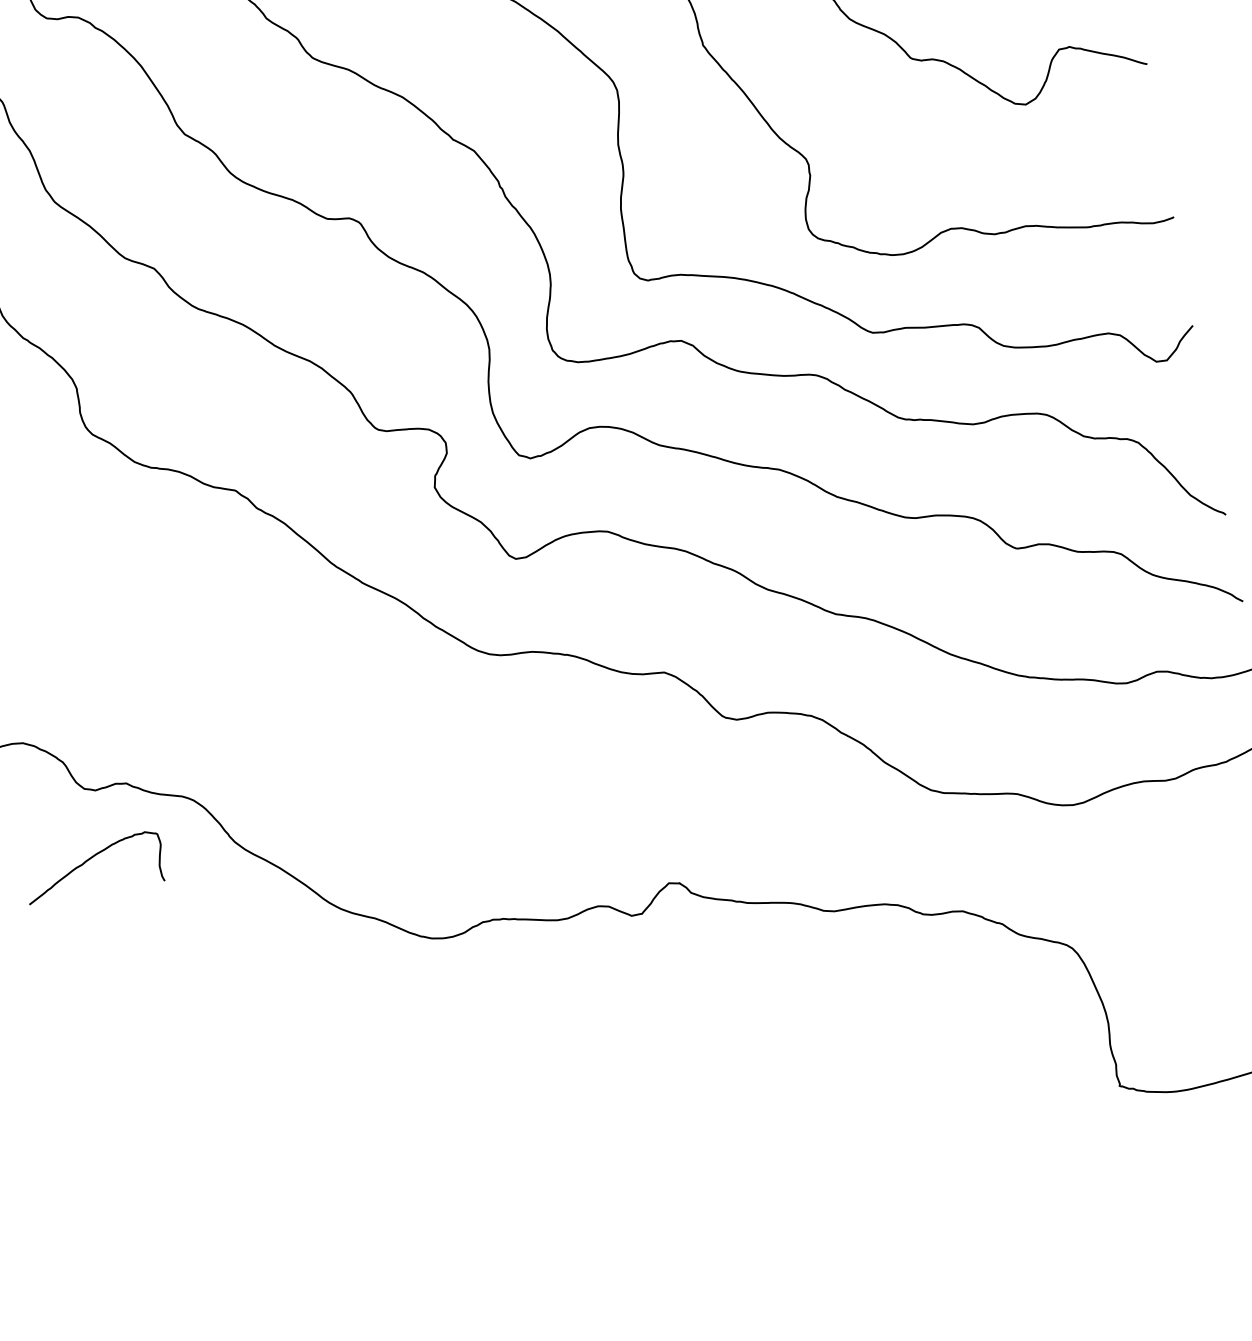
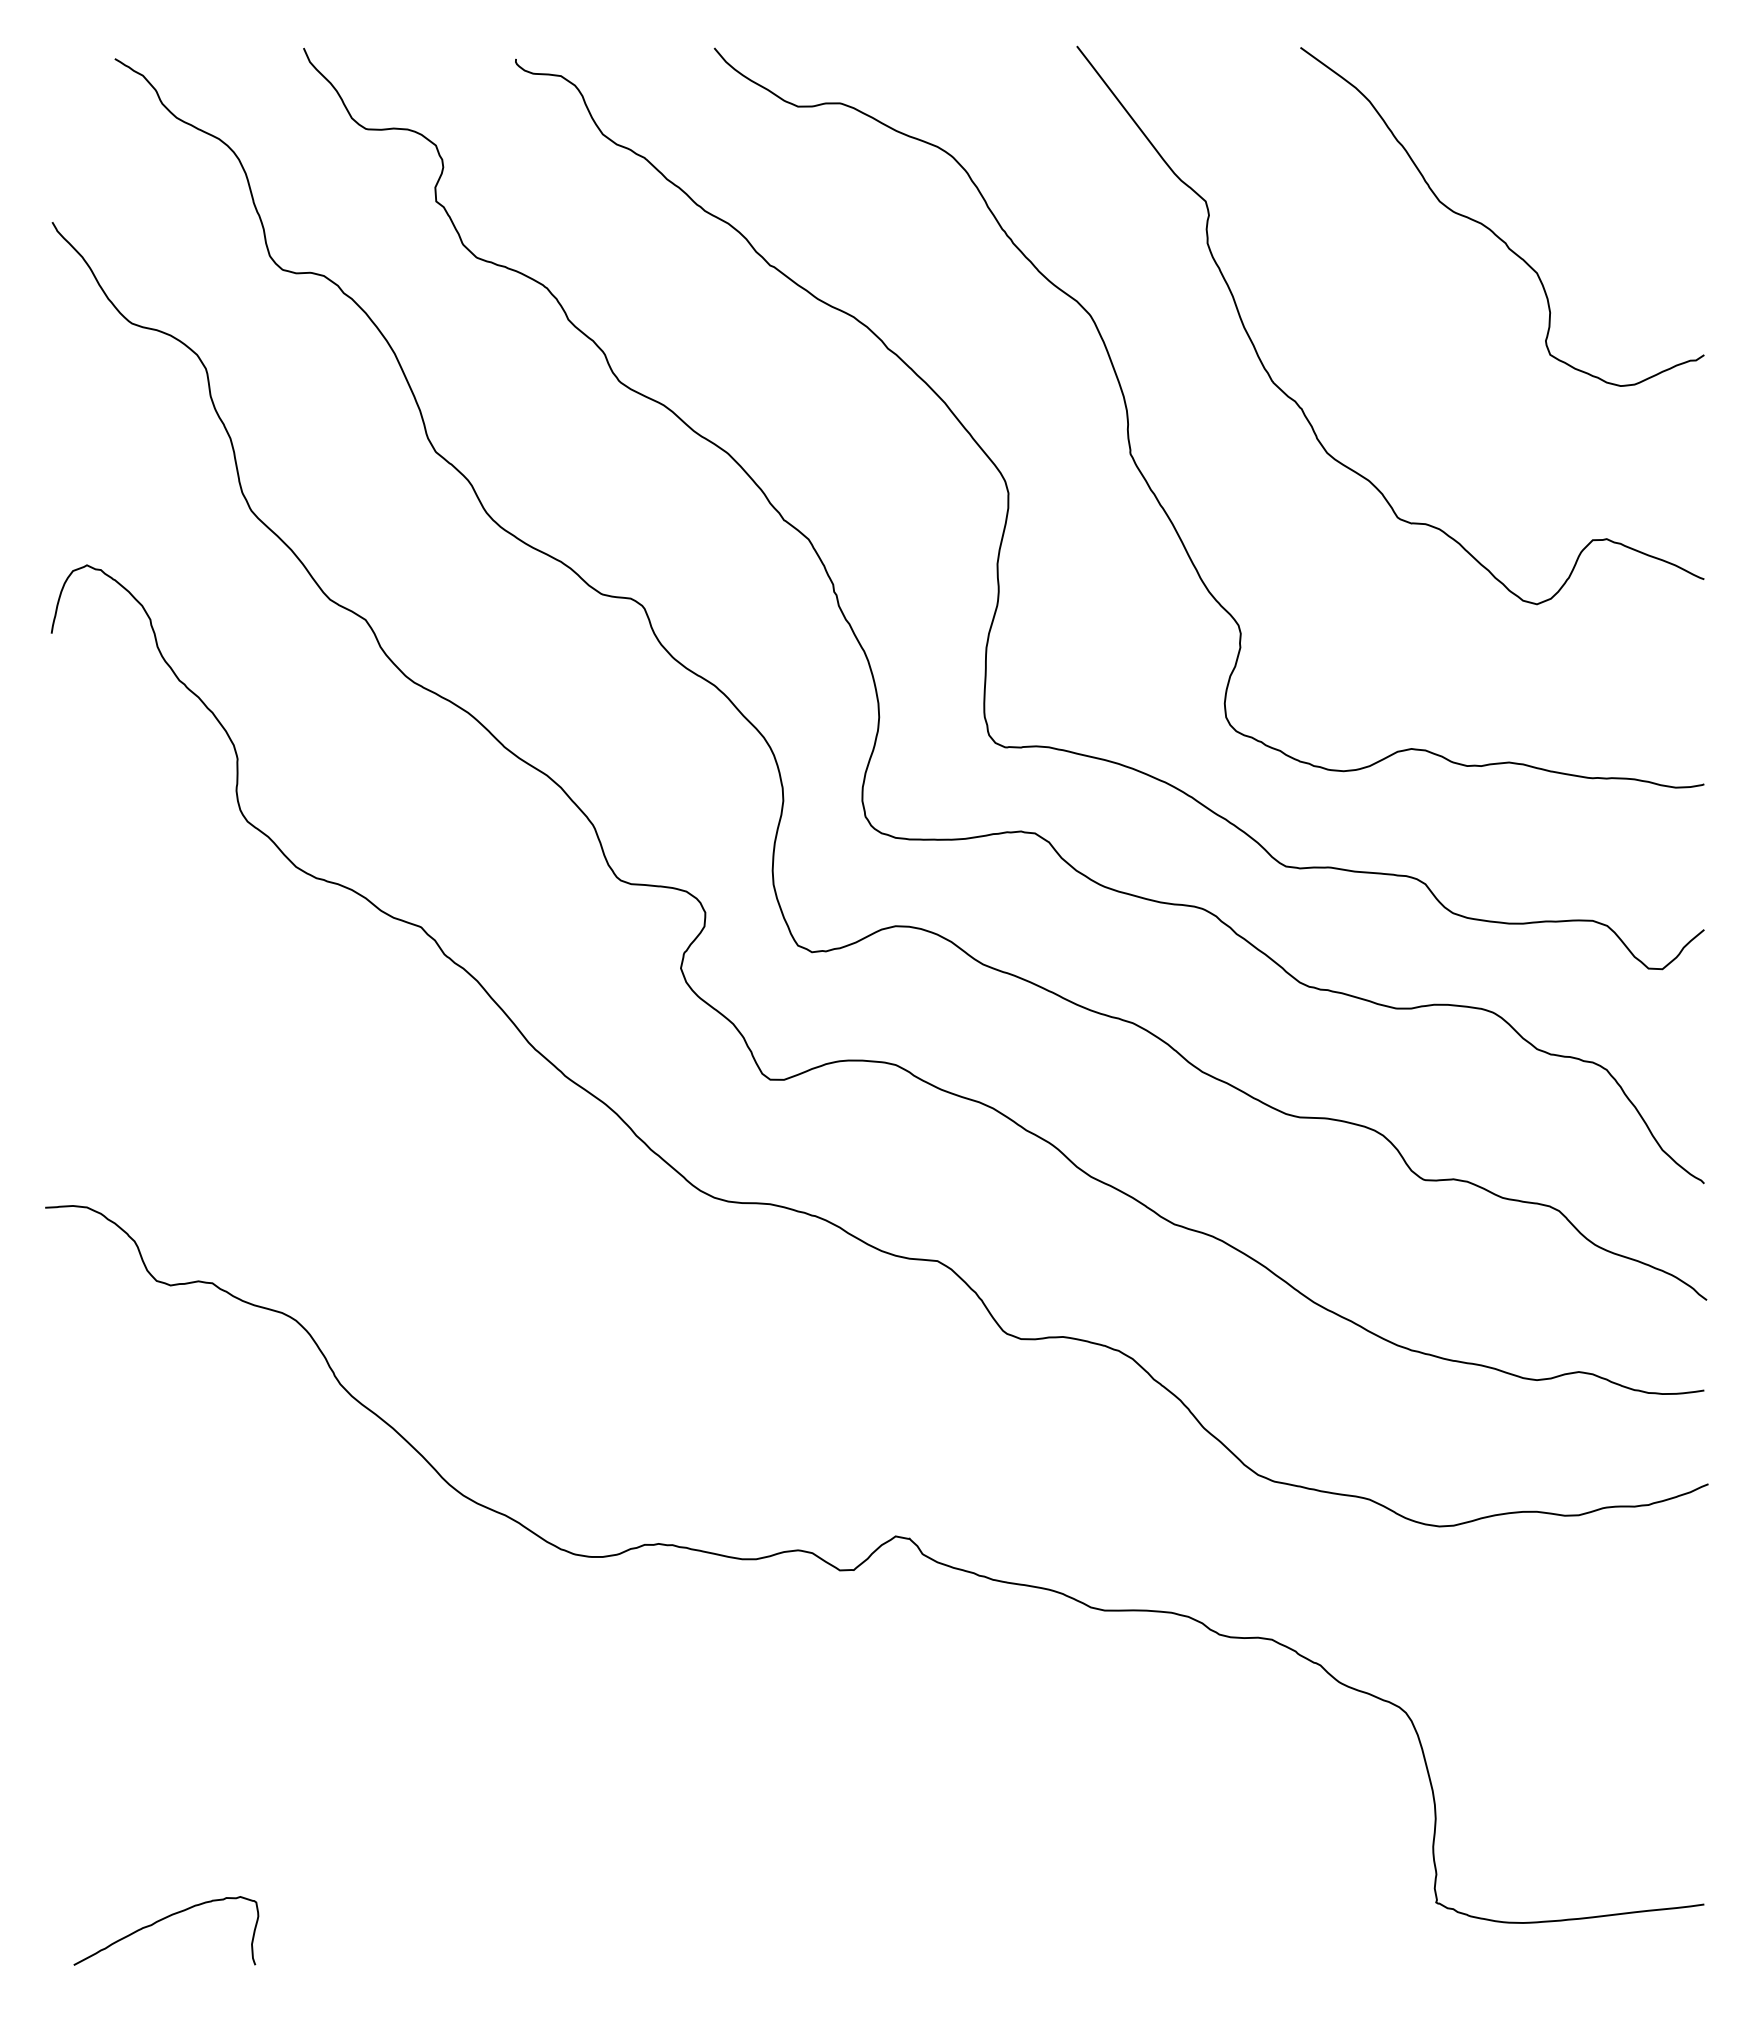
curve: (89, 859) -> (162, 1920), moved

